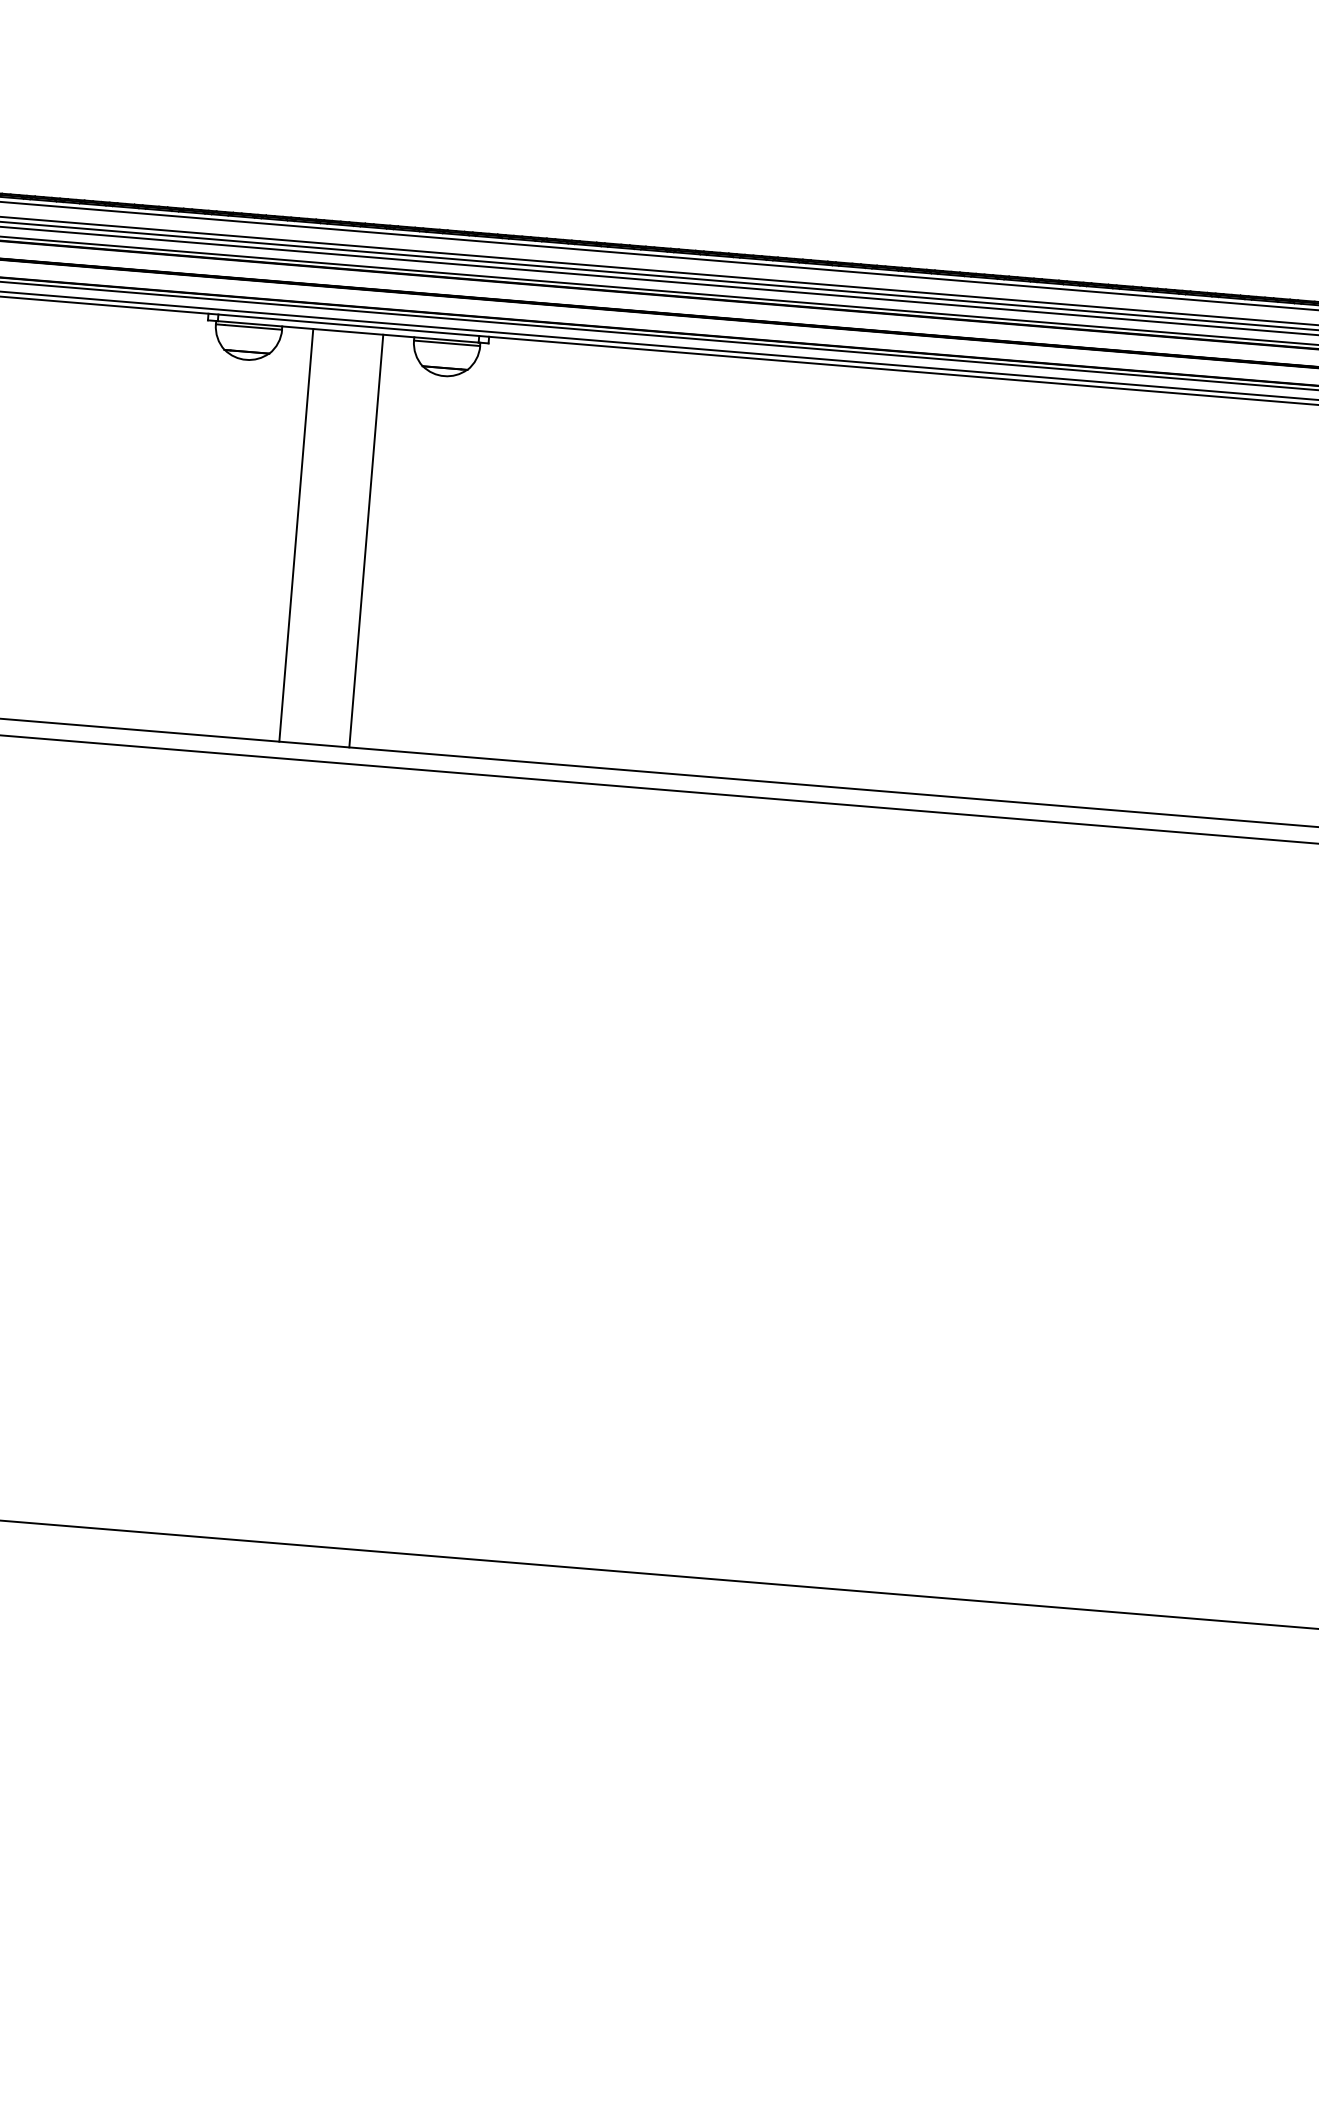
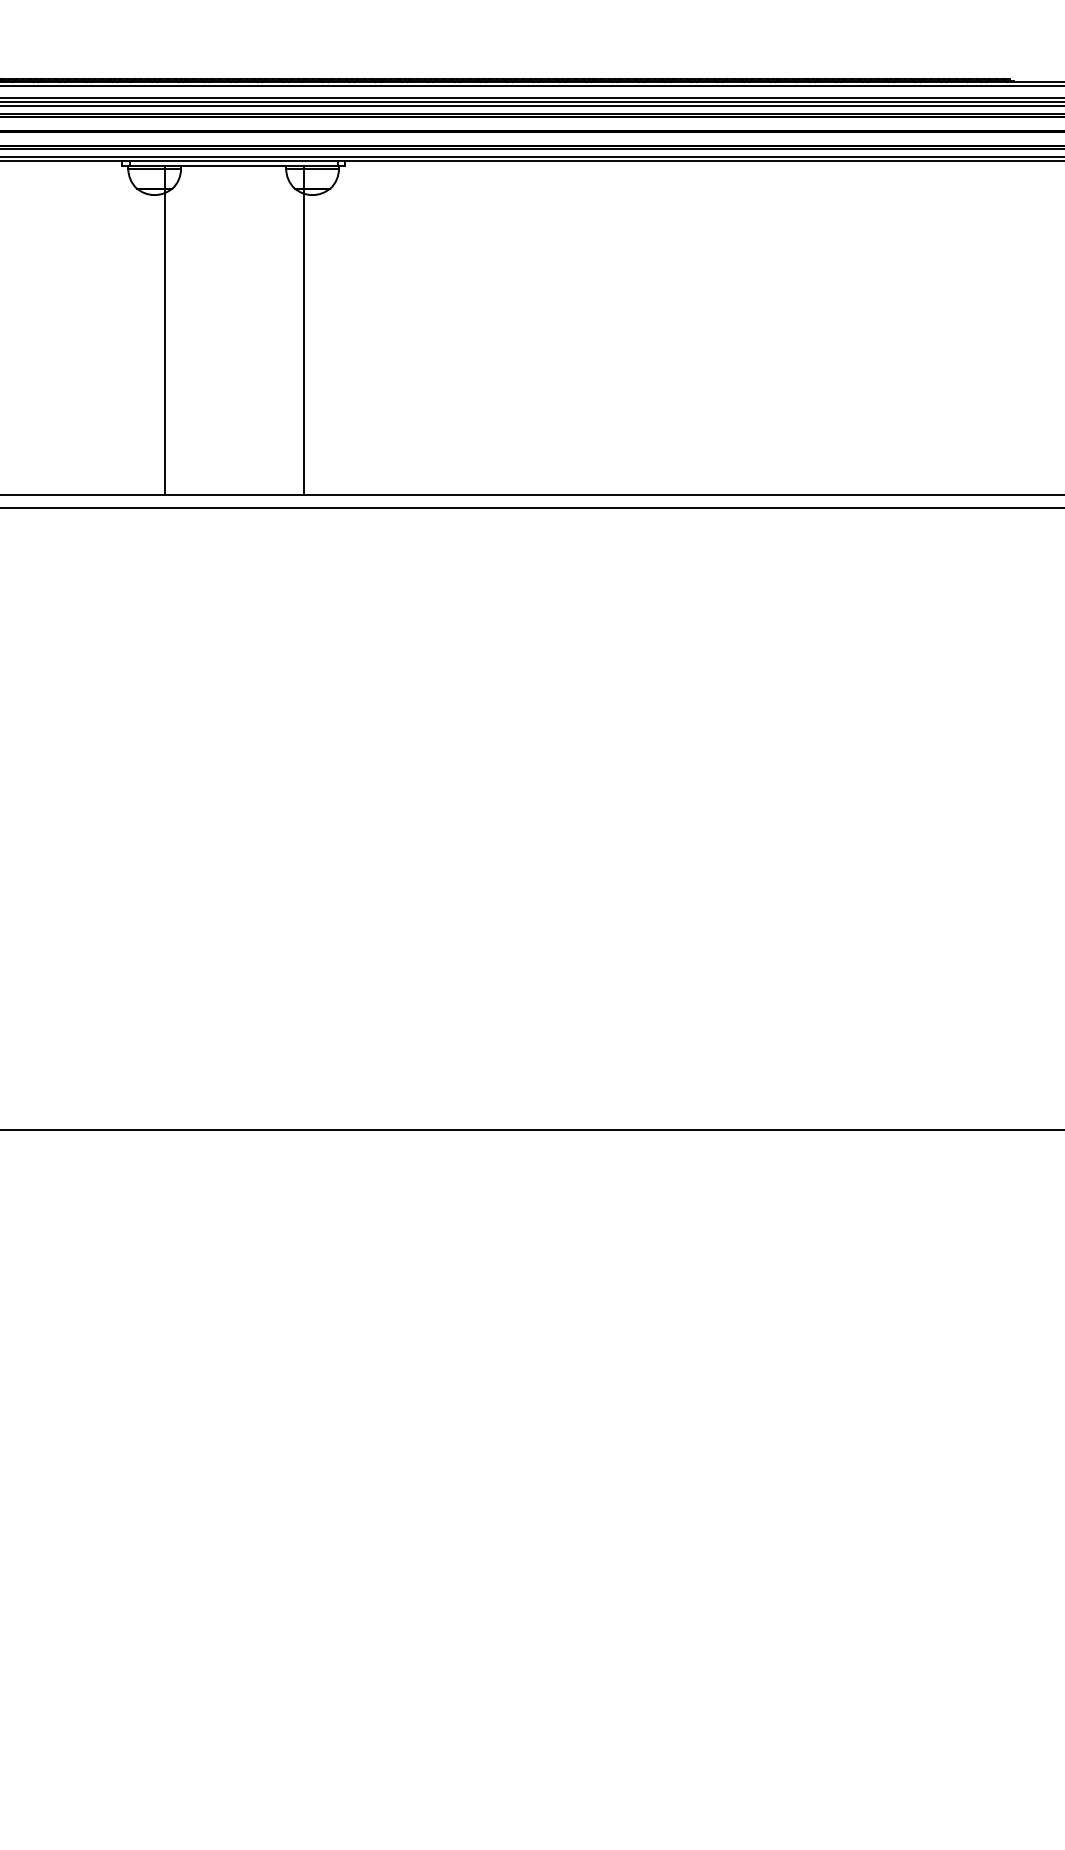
line: (296, 535) -> (164, 330), moved
line: (366, 540) -> (304, 330), moved

